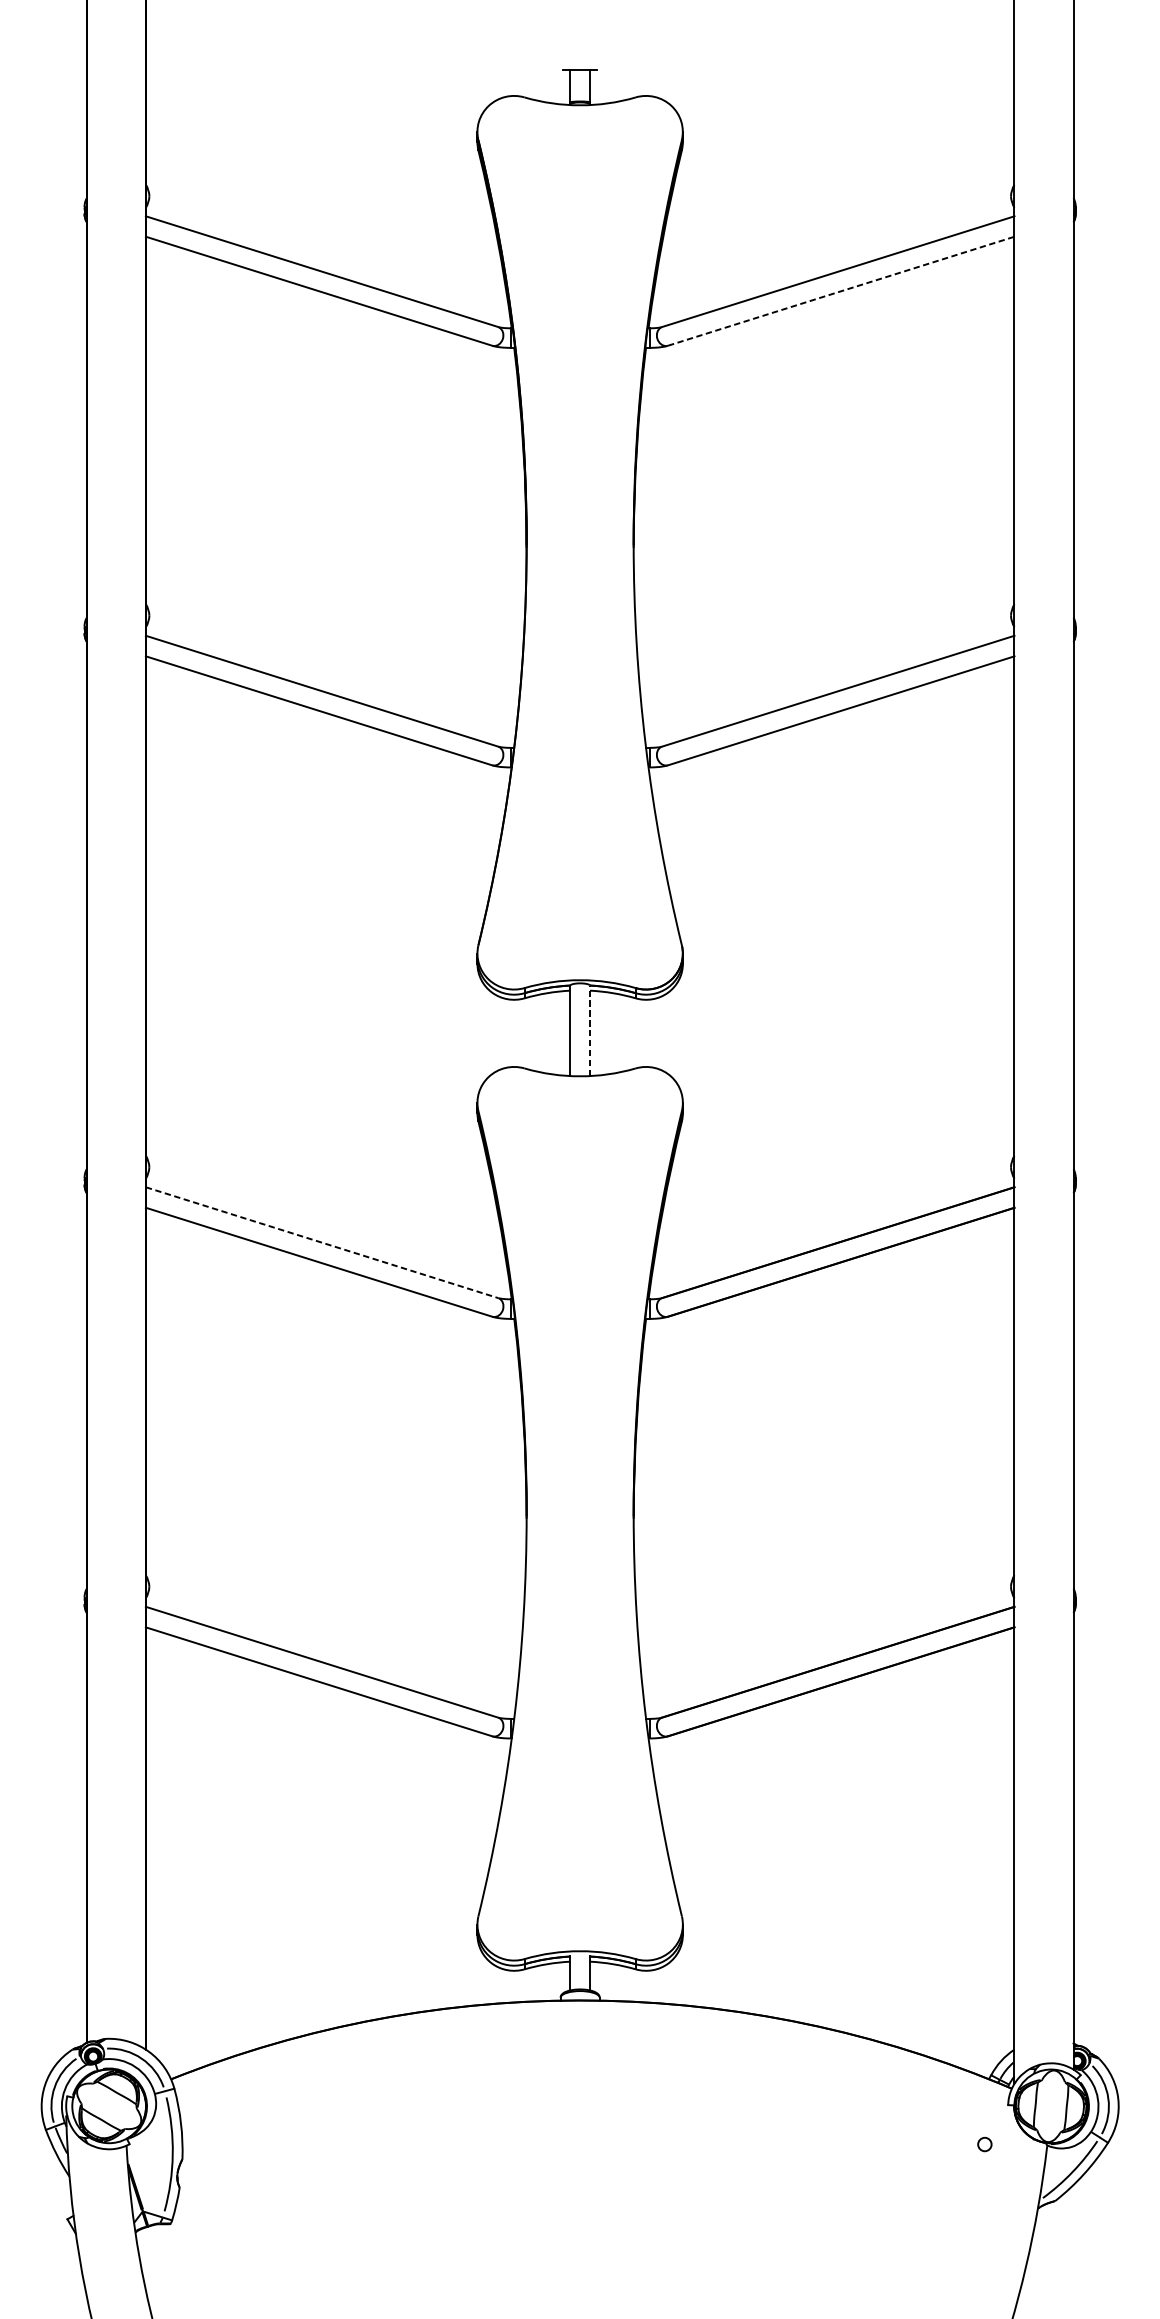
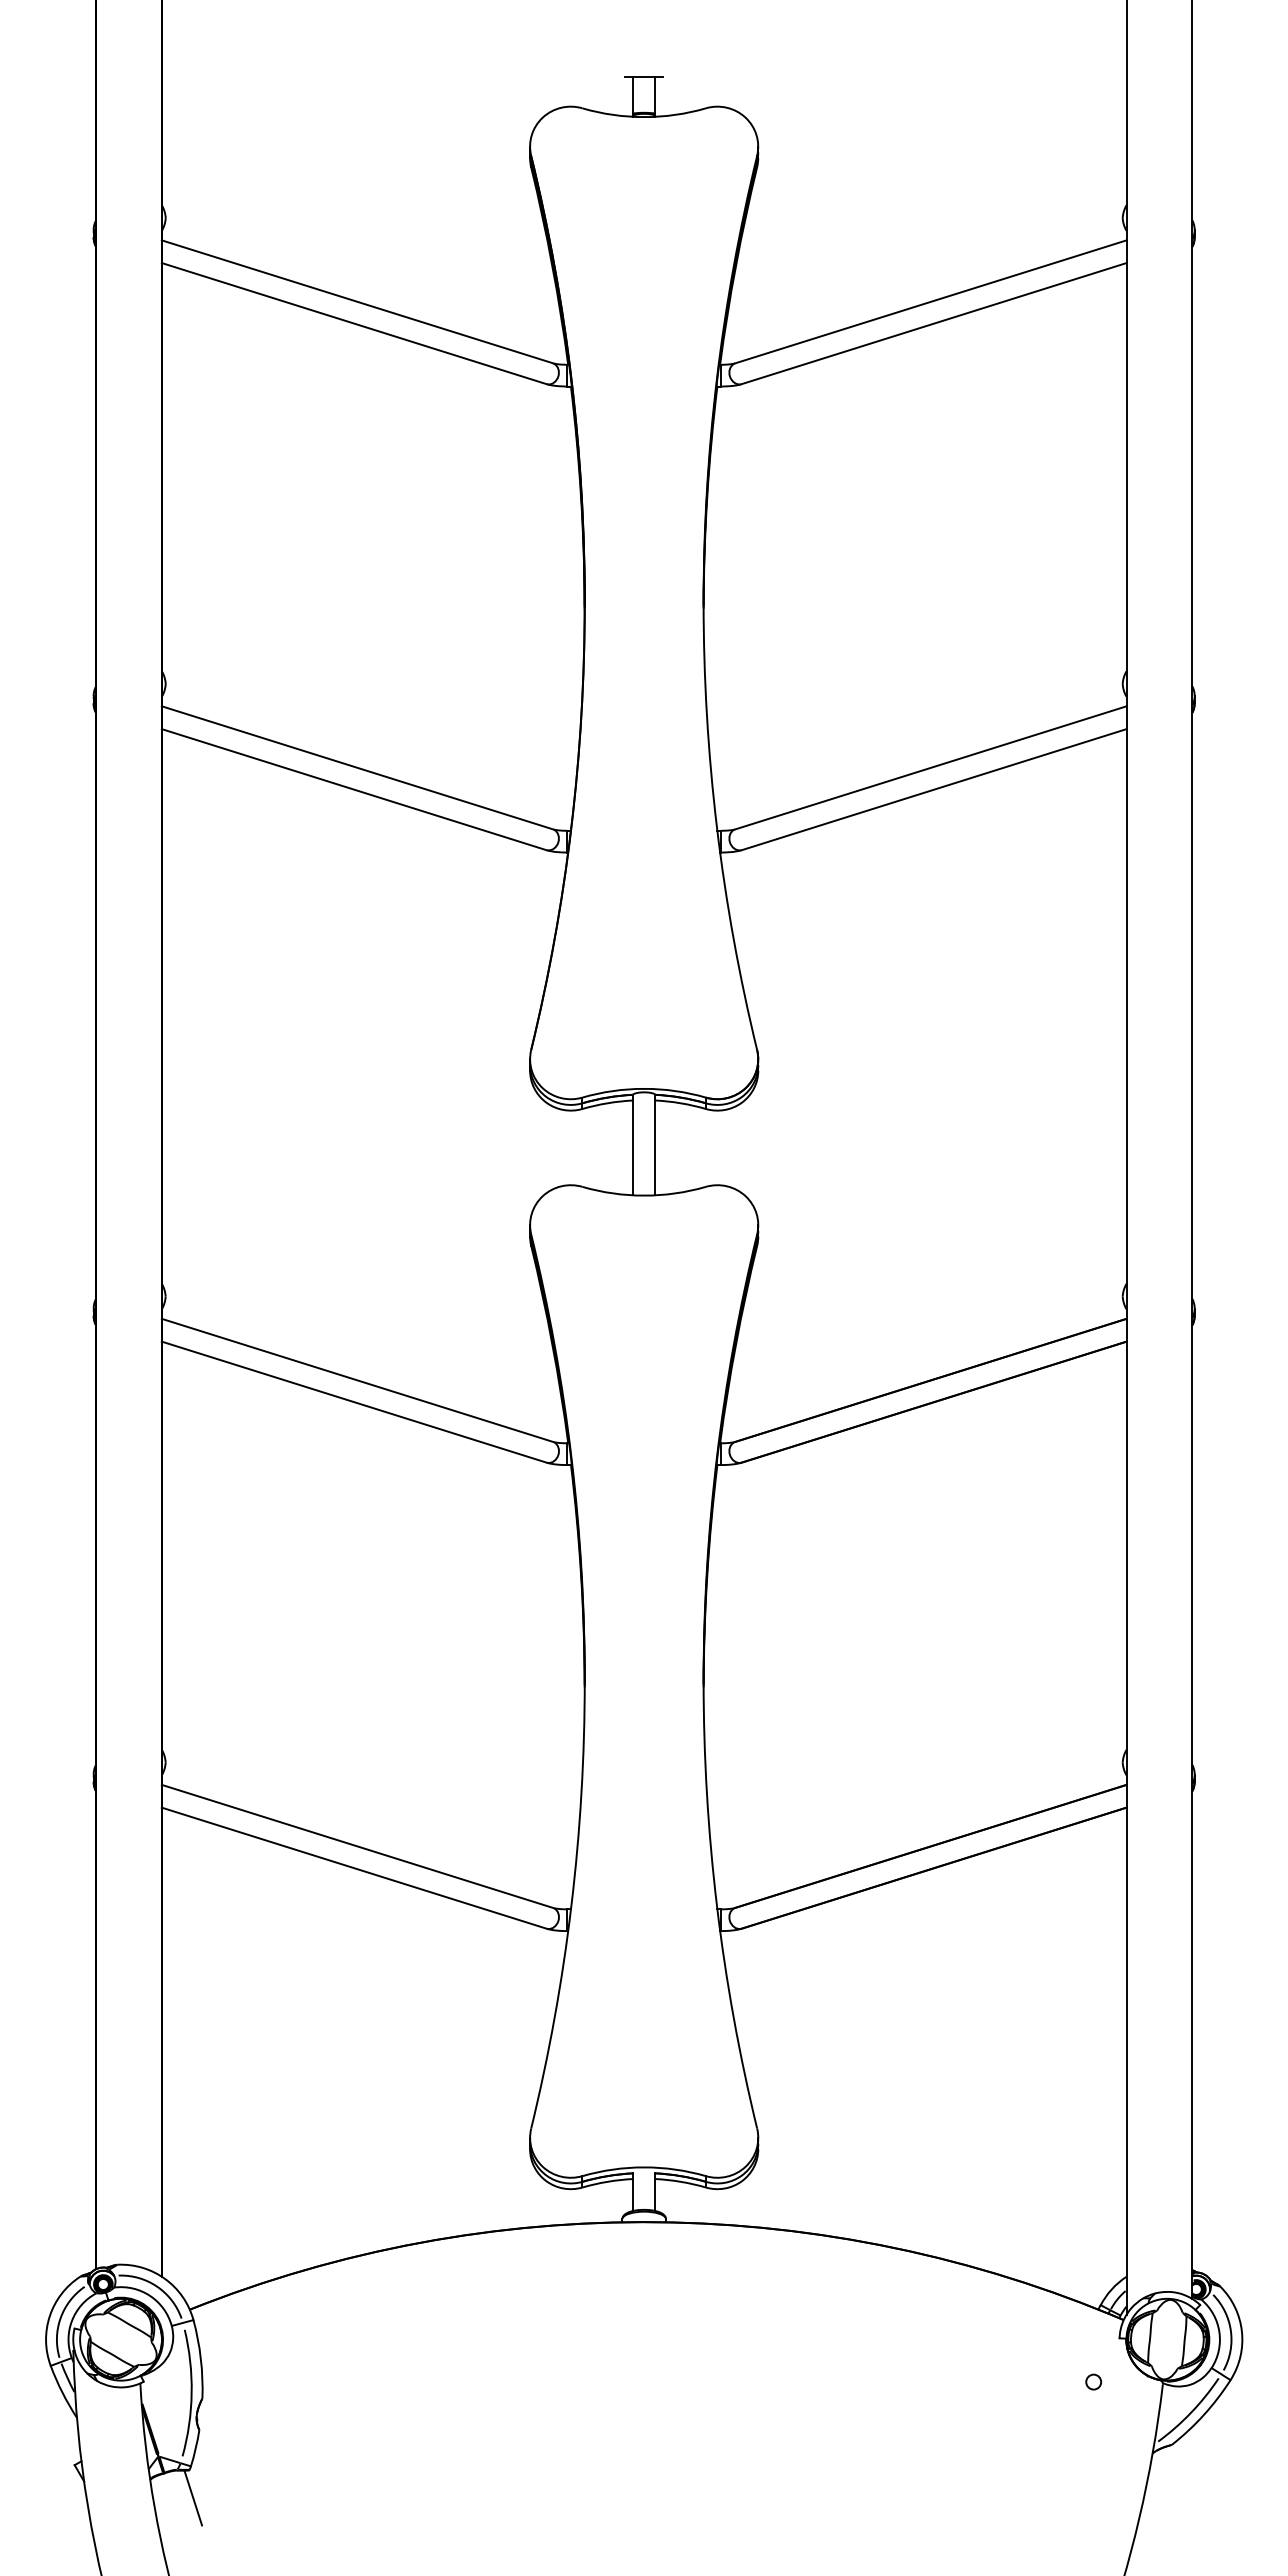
line: (841, 291) -> (934, 323), dashed -> solid
line: (590, 1030) -> (655, 1144), dashed -> solid
line: (322, 1242) -> (357, 1380), dashed -> solid
line: (174, 2248) -> (193, 2497), added

